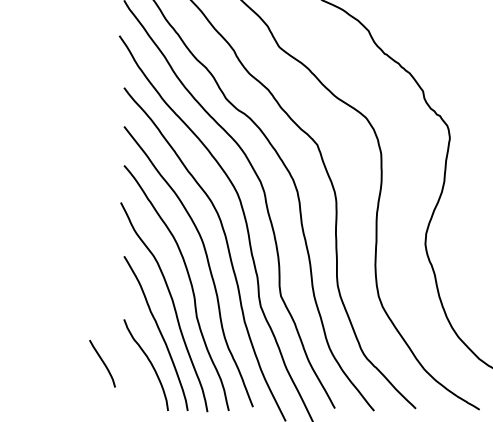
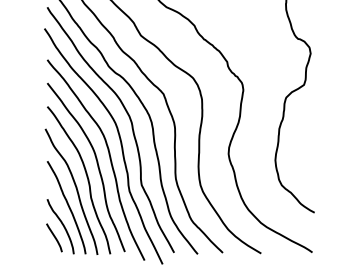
curve: (102, 363) -> (54, 237), moved

